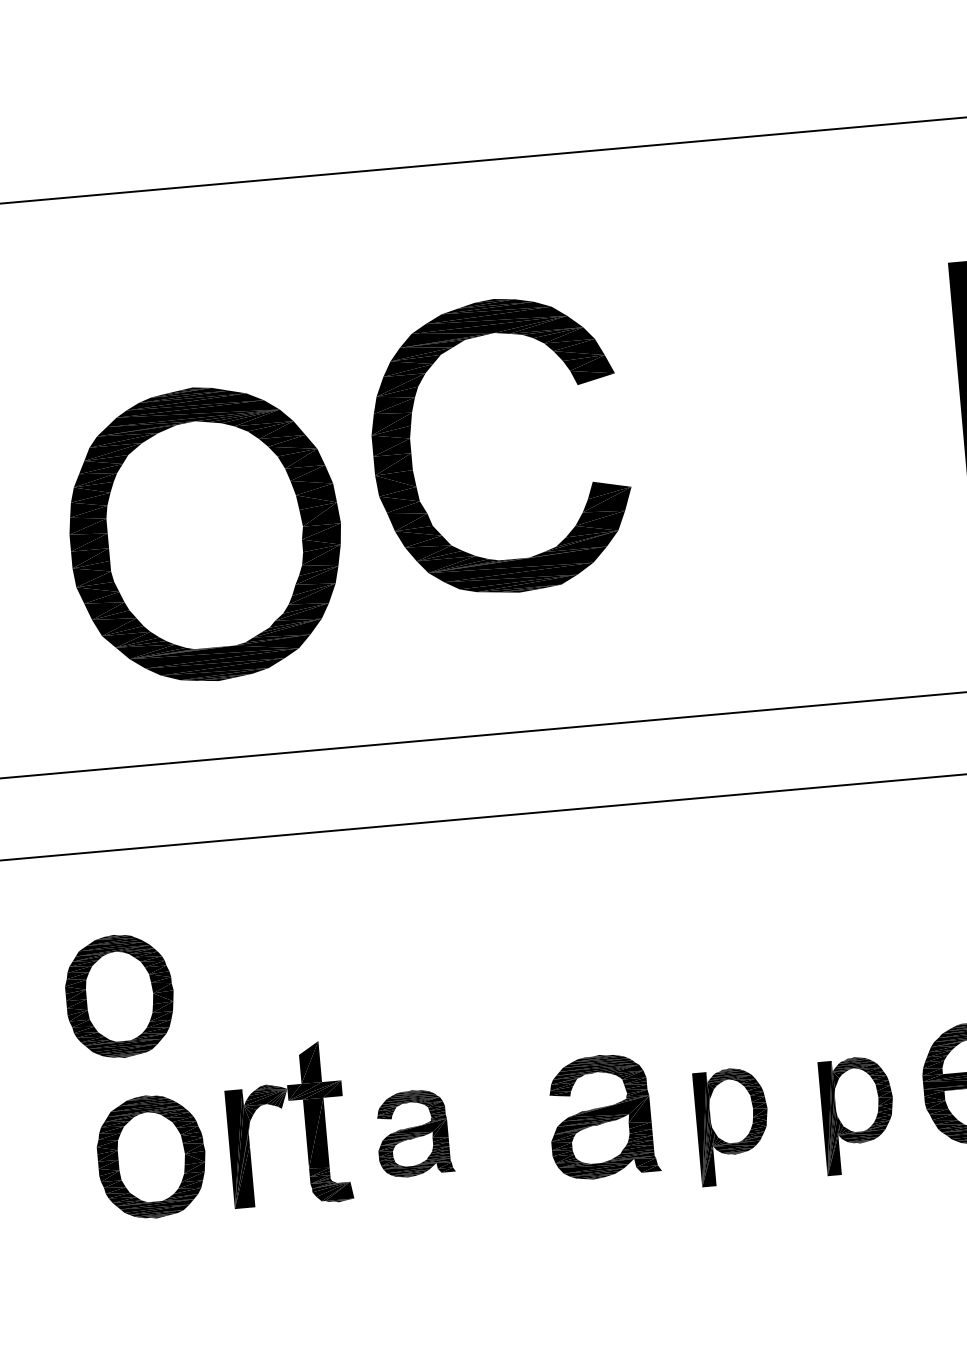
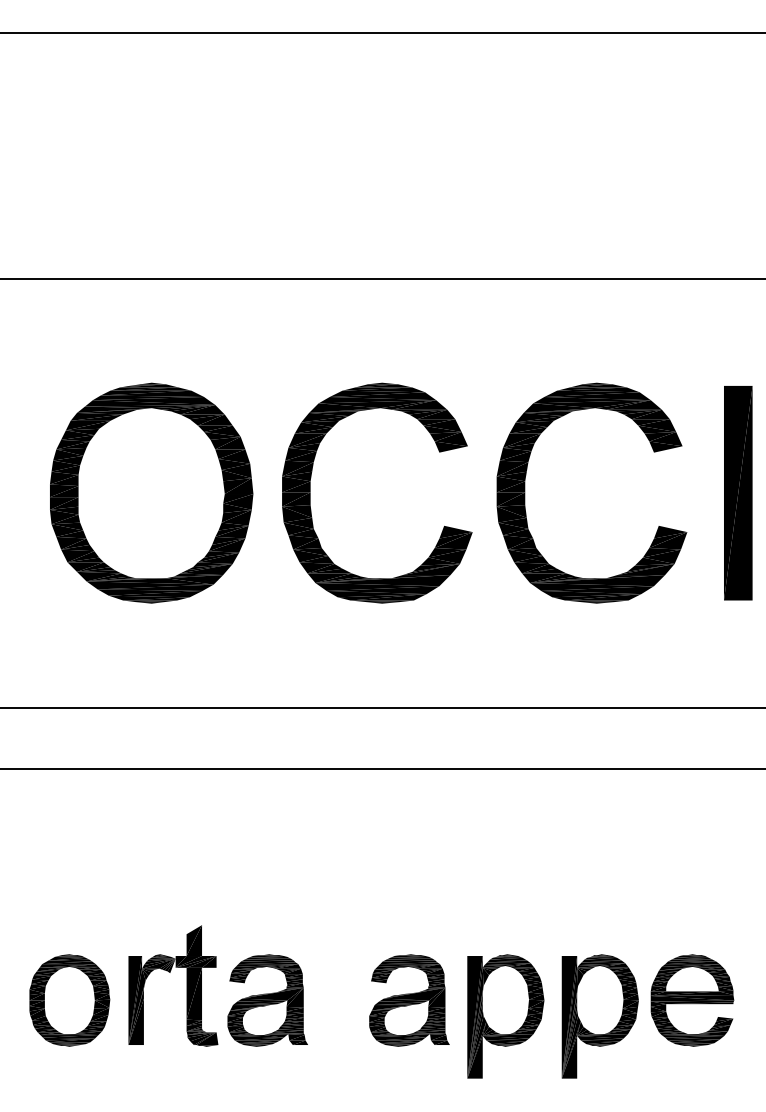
part: (696, 427) -> (525, 492), added
part: (205, 533) -> (151, 492), moved
part: (119, 996) -> (56, 878), removed
part: (857, 1115) -> (599, 1016), size x1.43
part: (732, 1126) -> (505, 1016), size x1.43
part: (414, 1133) -> (267, 1000), size x1.43

